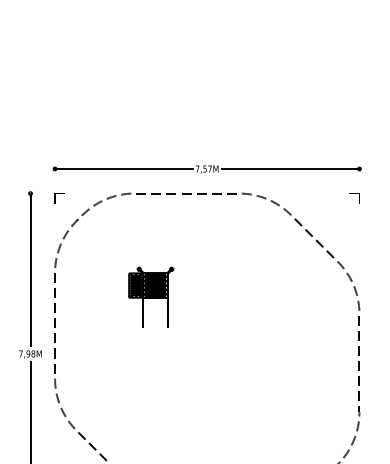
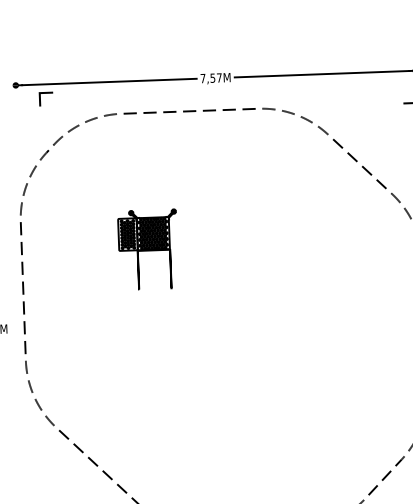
line: (55, 198) -> (40, 99), moved

